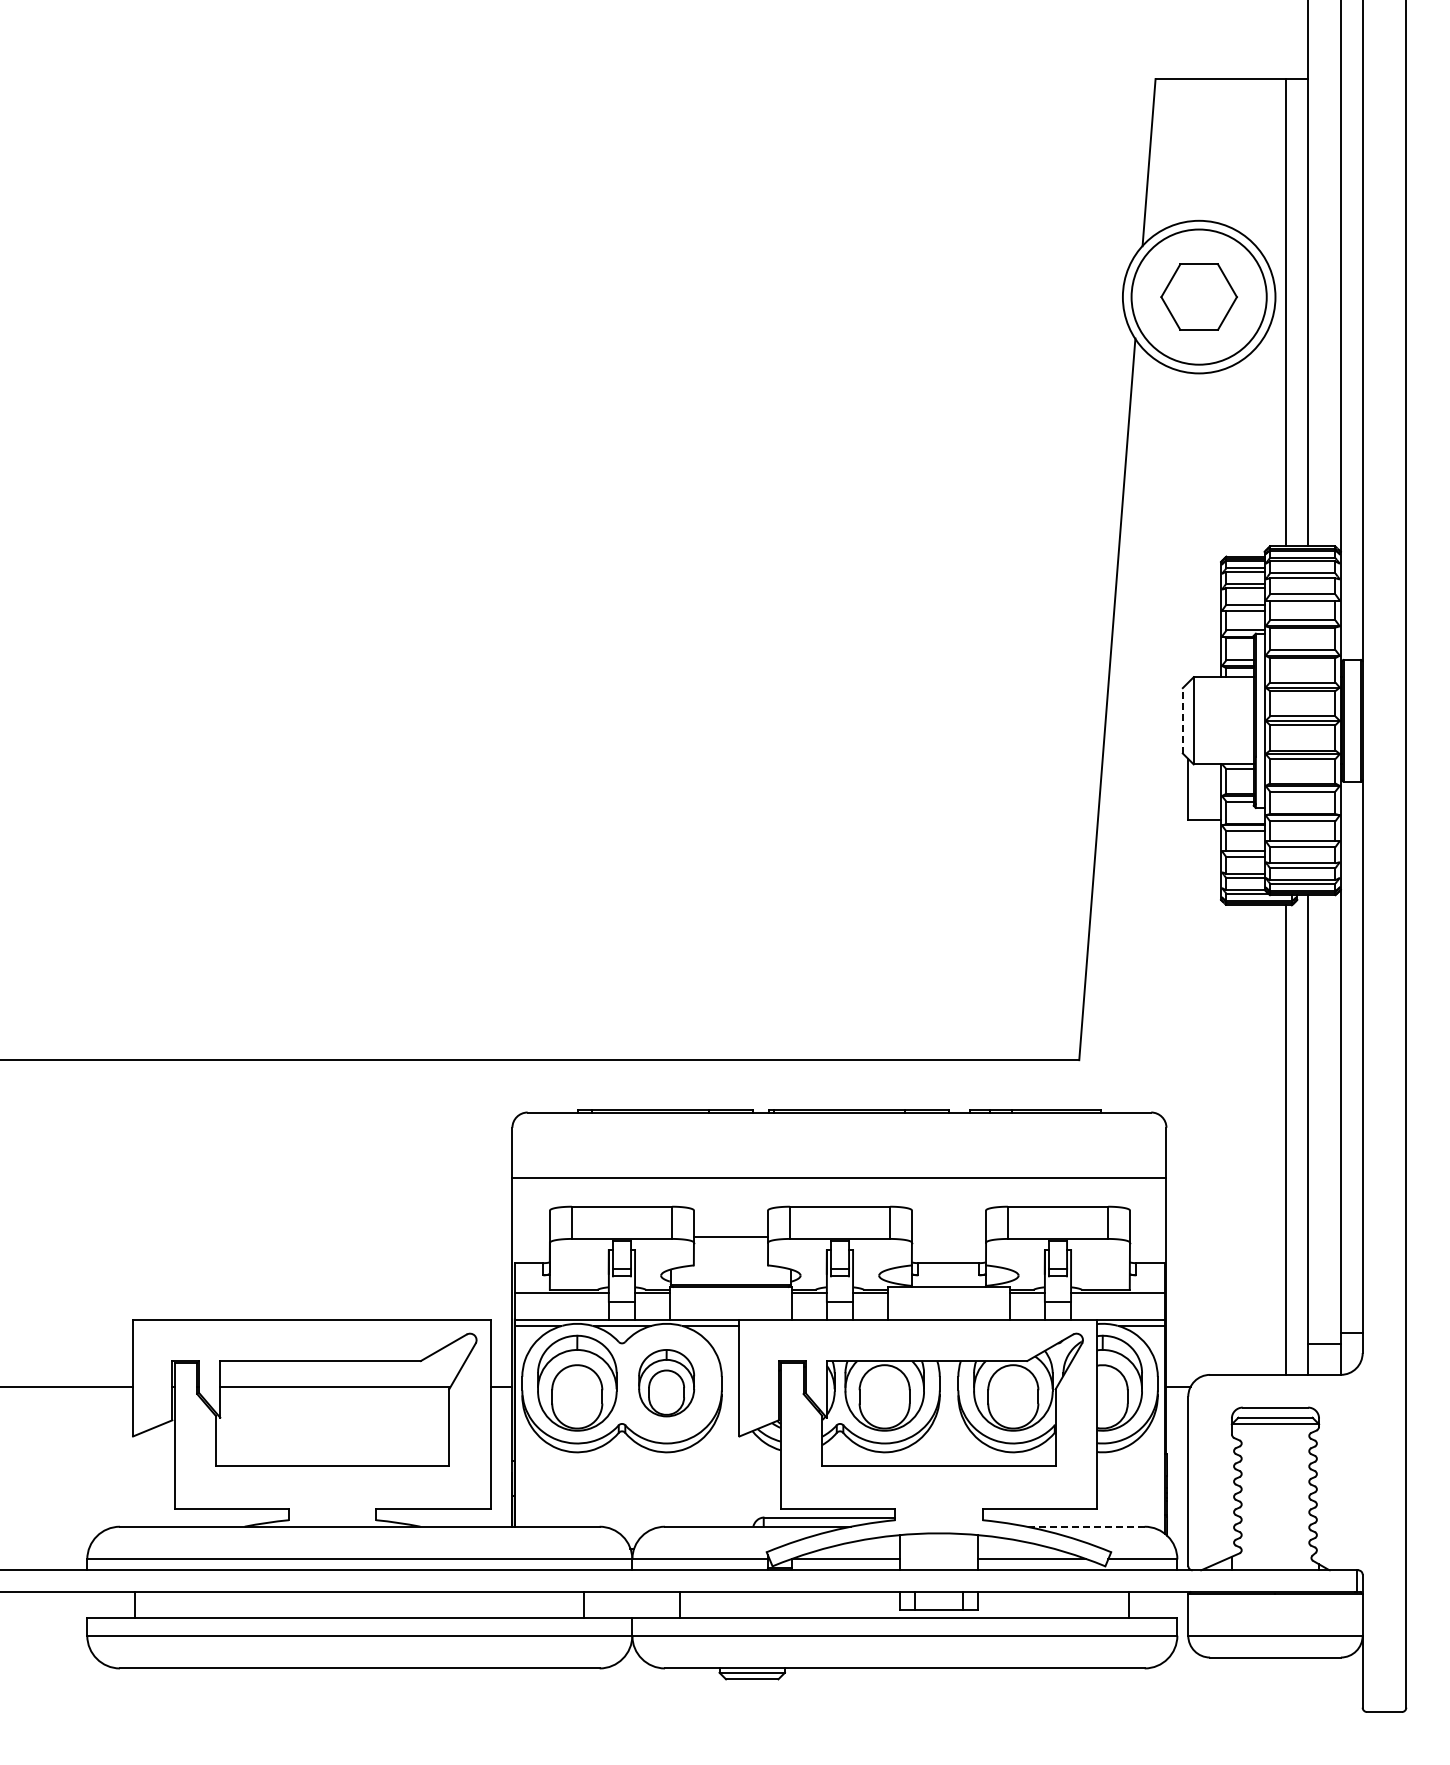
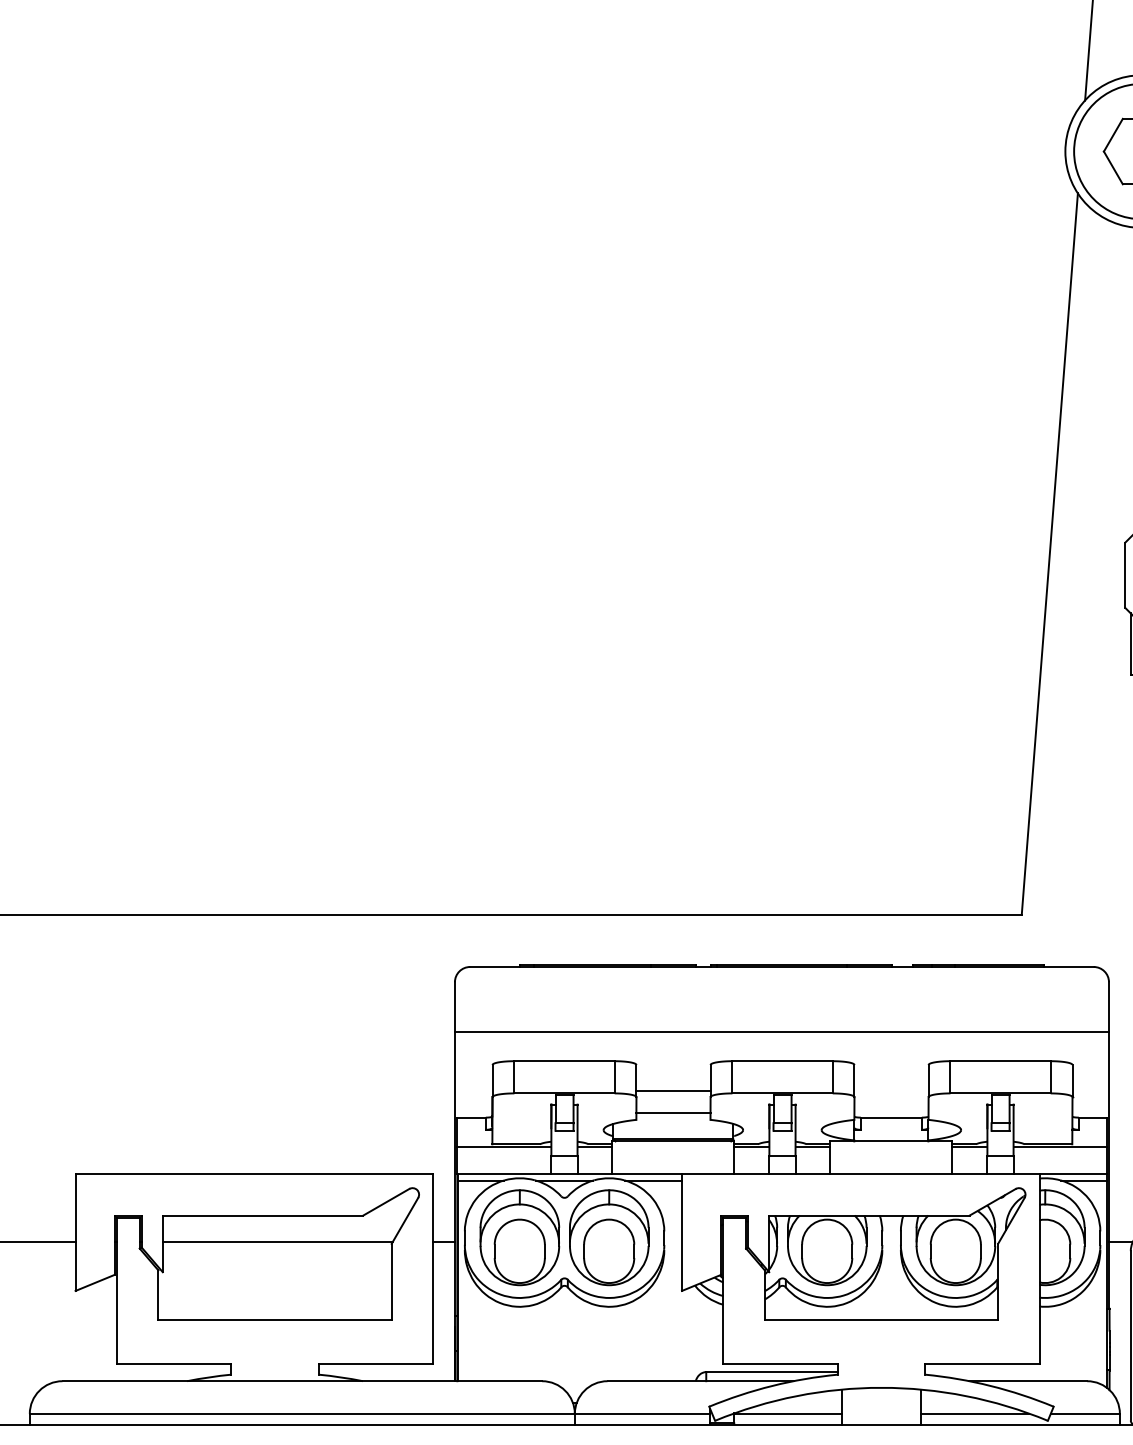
line: (1182, 720) -> (1125, 574), dashed -> solid
line: (730, 1258) -> (673, 1112), added
part: (666, 1382) -> (609, 1236), size x1.43
line: (1085, 1526) -> (1028, 1380), dashed -> solid

